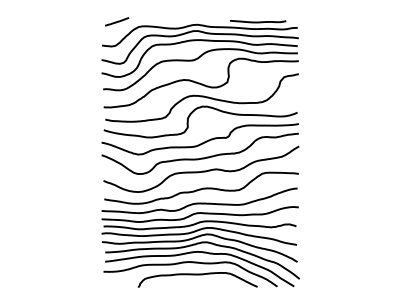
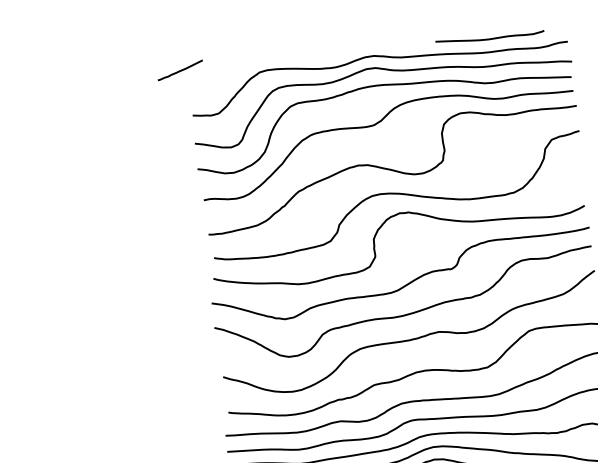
line: (117, 21) -> (181, 69), moved

